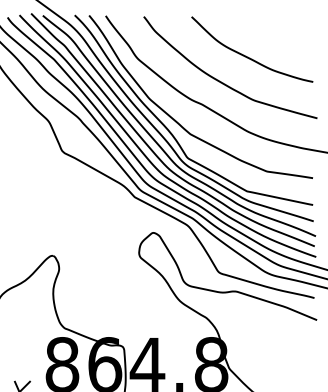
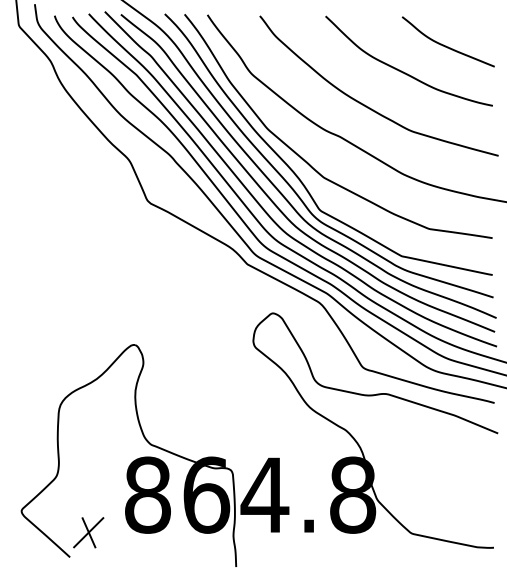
curve: (279, 38) -> (446, 45), added

